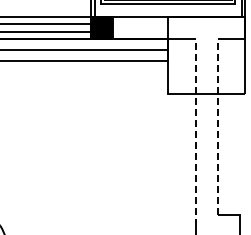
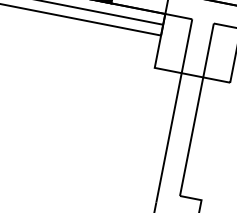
line: (217, 126) -> (196, 109), dashed -> solid
line: (195, 131) -> (174, 110), dashed -> solid

